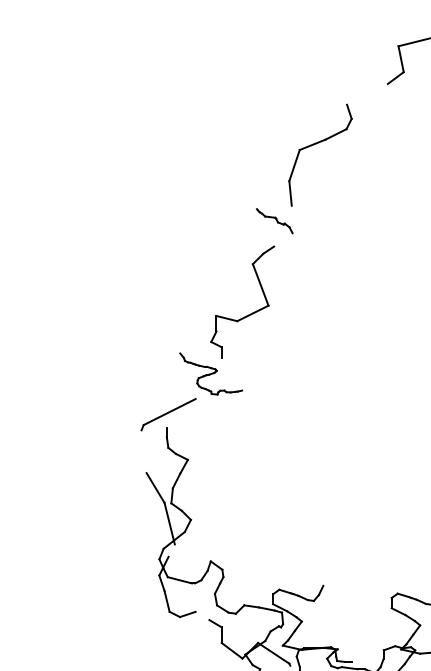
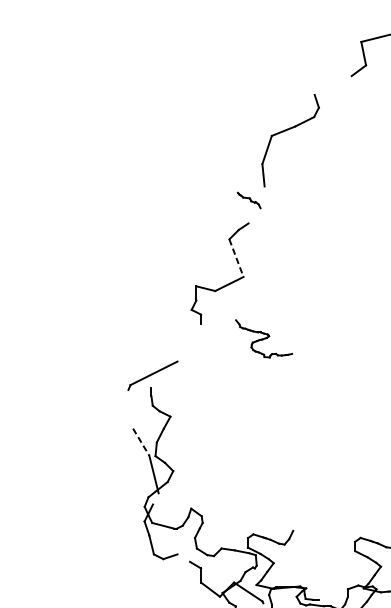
part: (274, 221) -> (248, 200), size x0.7
line: (260, 285) -> (236, 258), solid -> dashed
part: (211, 373) -> (264, 338), moved
line: (155, 488) -> (141, 442), solid -> dashed

